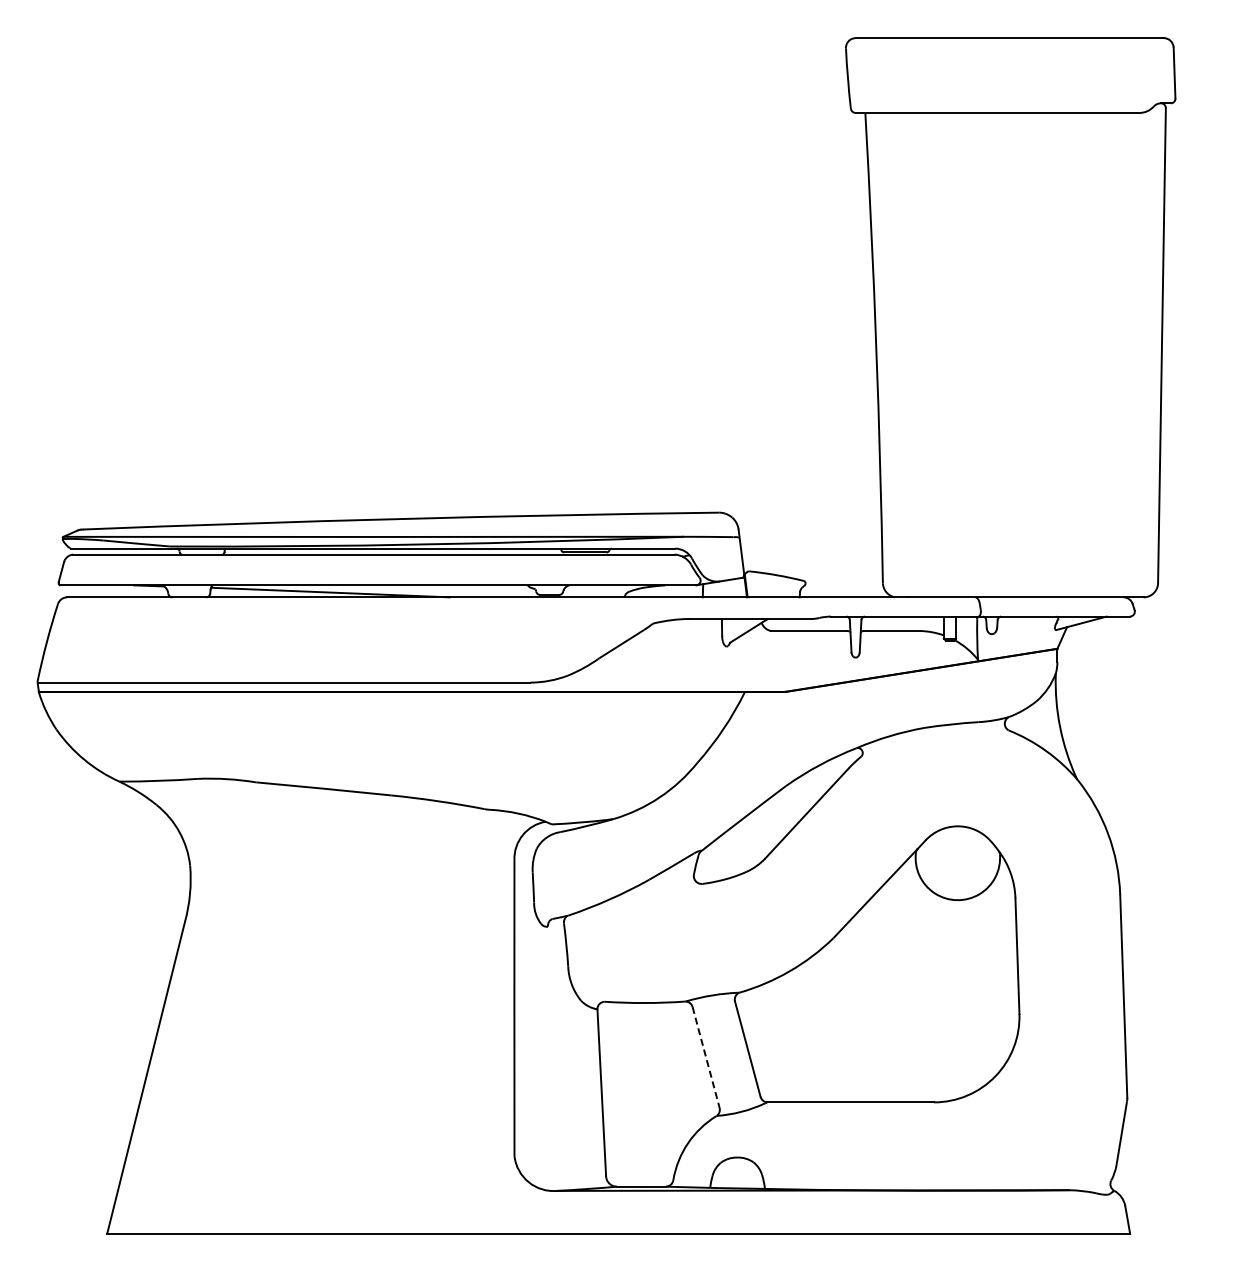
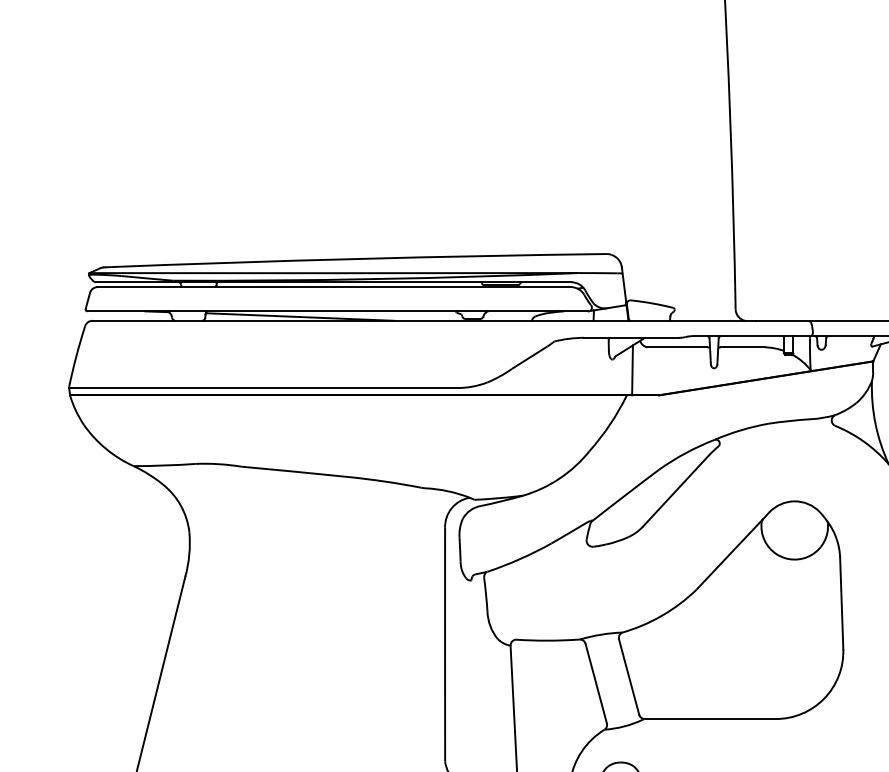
line: (751, 659) -> (632, 369), added
line: (706, 1058) -> (596, 684), dashed -> solid

